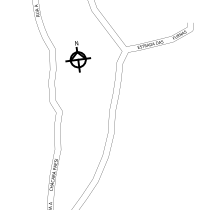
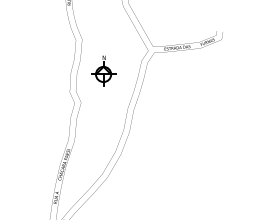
part: (77, 55) -> (103, 70), moved

